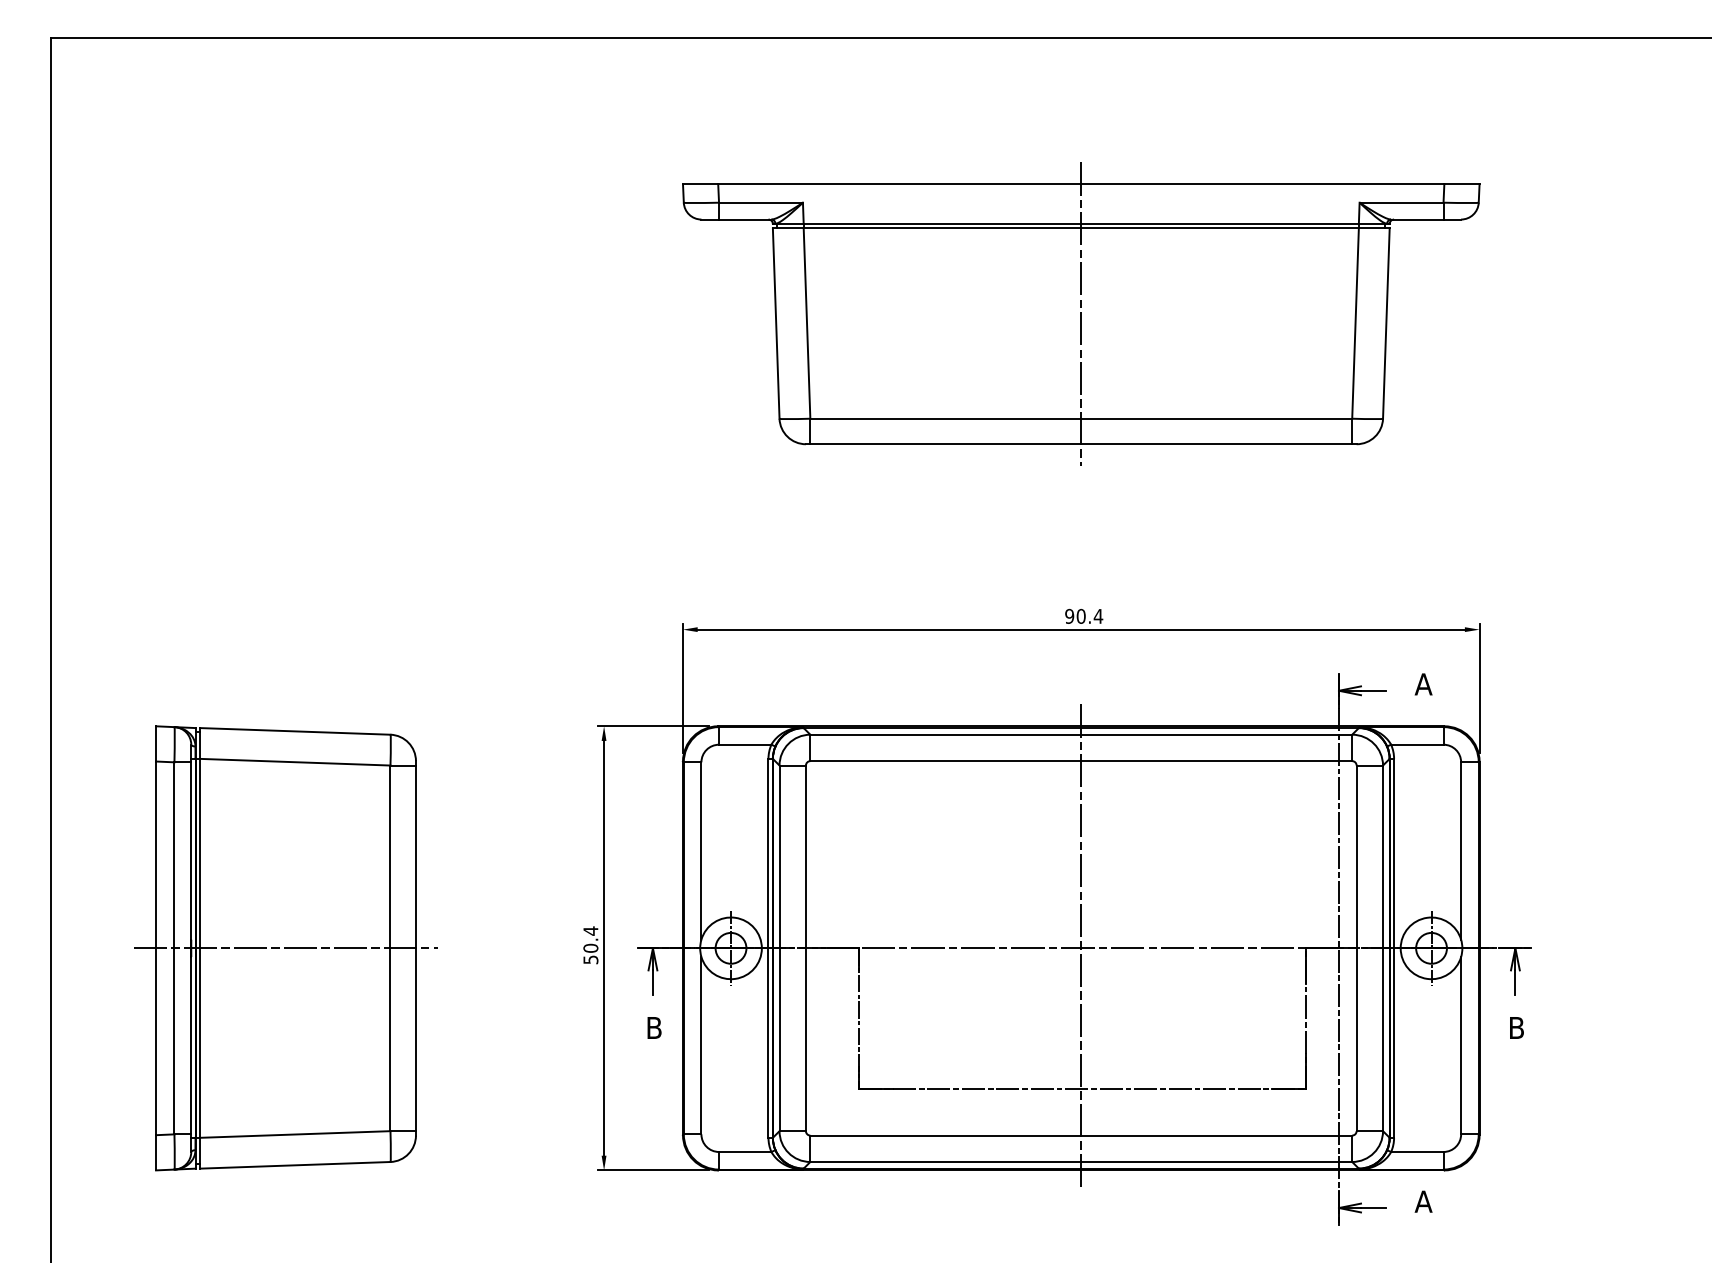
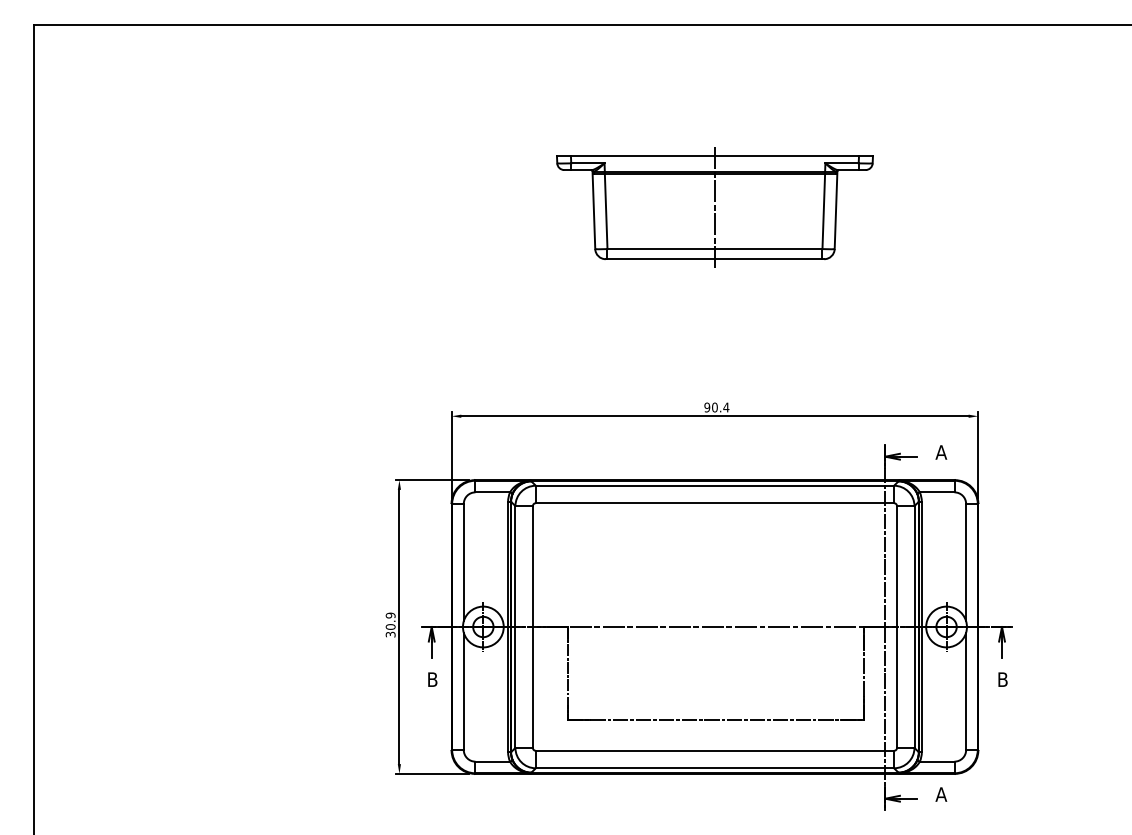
part: (1080, 313) -> (714, 207), size x0.6
text: (590, 944) -> (390, 624), 50.4 -> 30.9
part: (286, 947) -> (189, 626), removed
line: (1080, 947) -> (714, 626), removed

